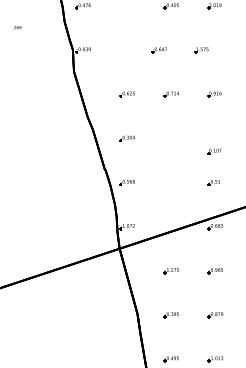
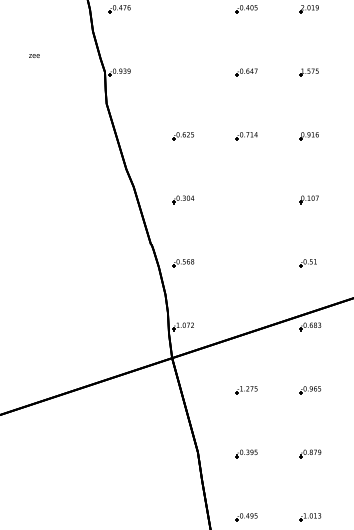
text: (17, 27) -> (33, 55), moved
part: (158, 50) -> (245, 72), moved
part: (201, 50) -> (308, 72), moved
part: (214, 151) -> (308, 199), moved

